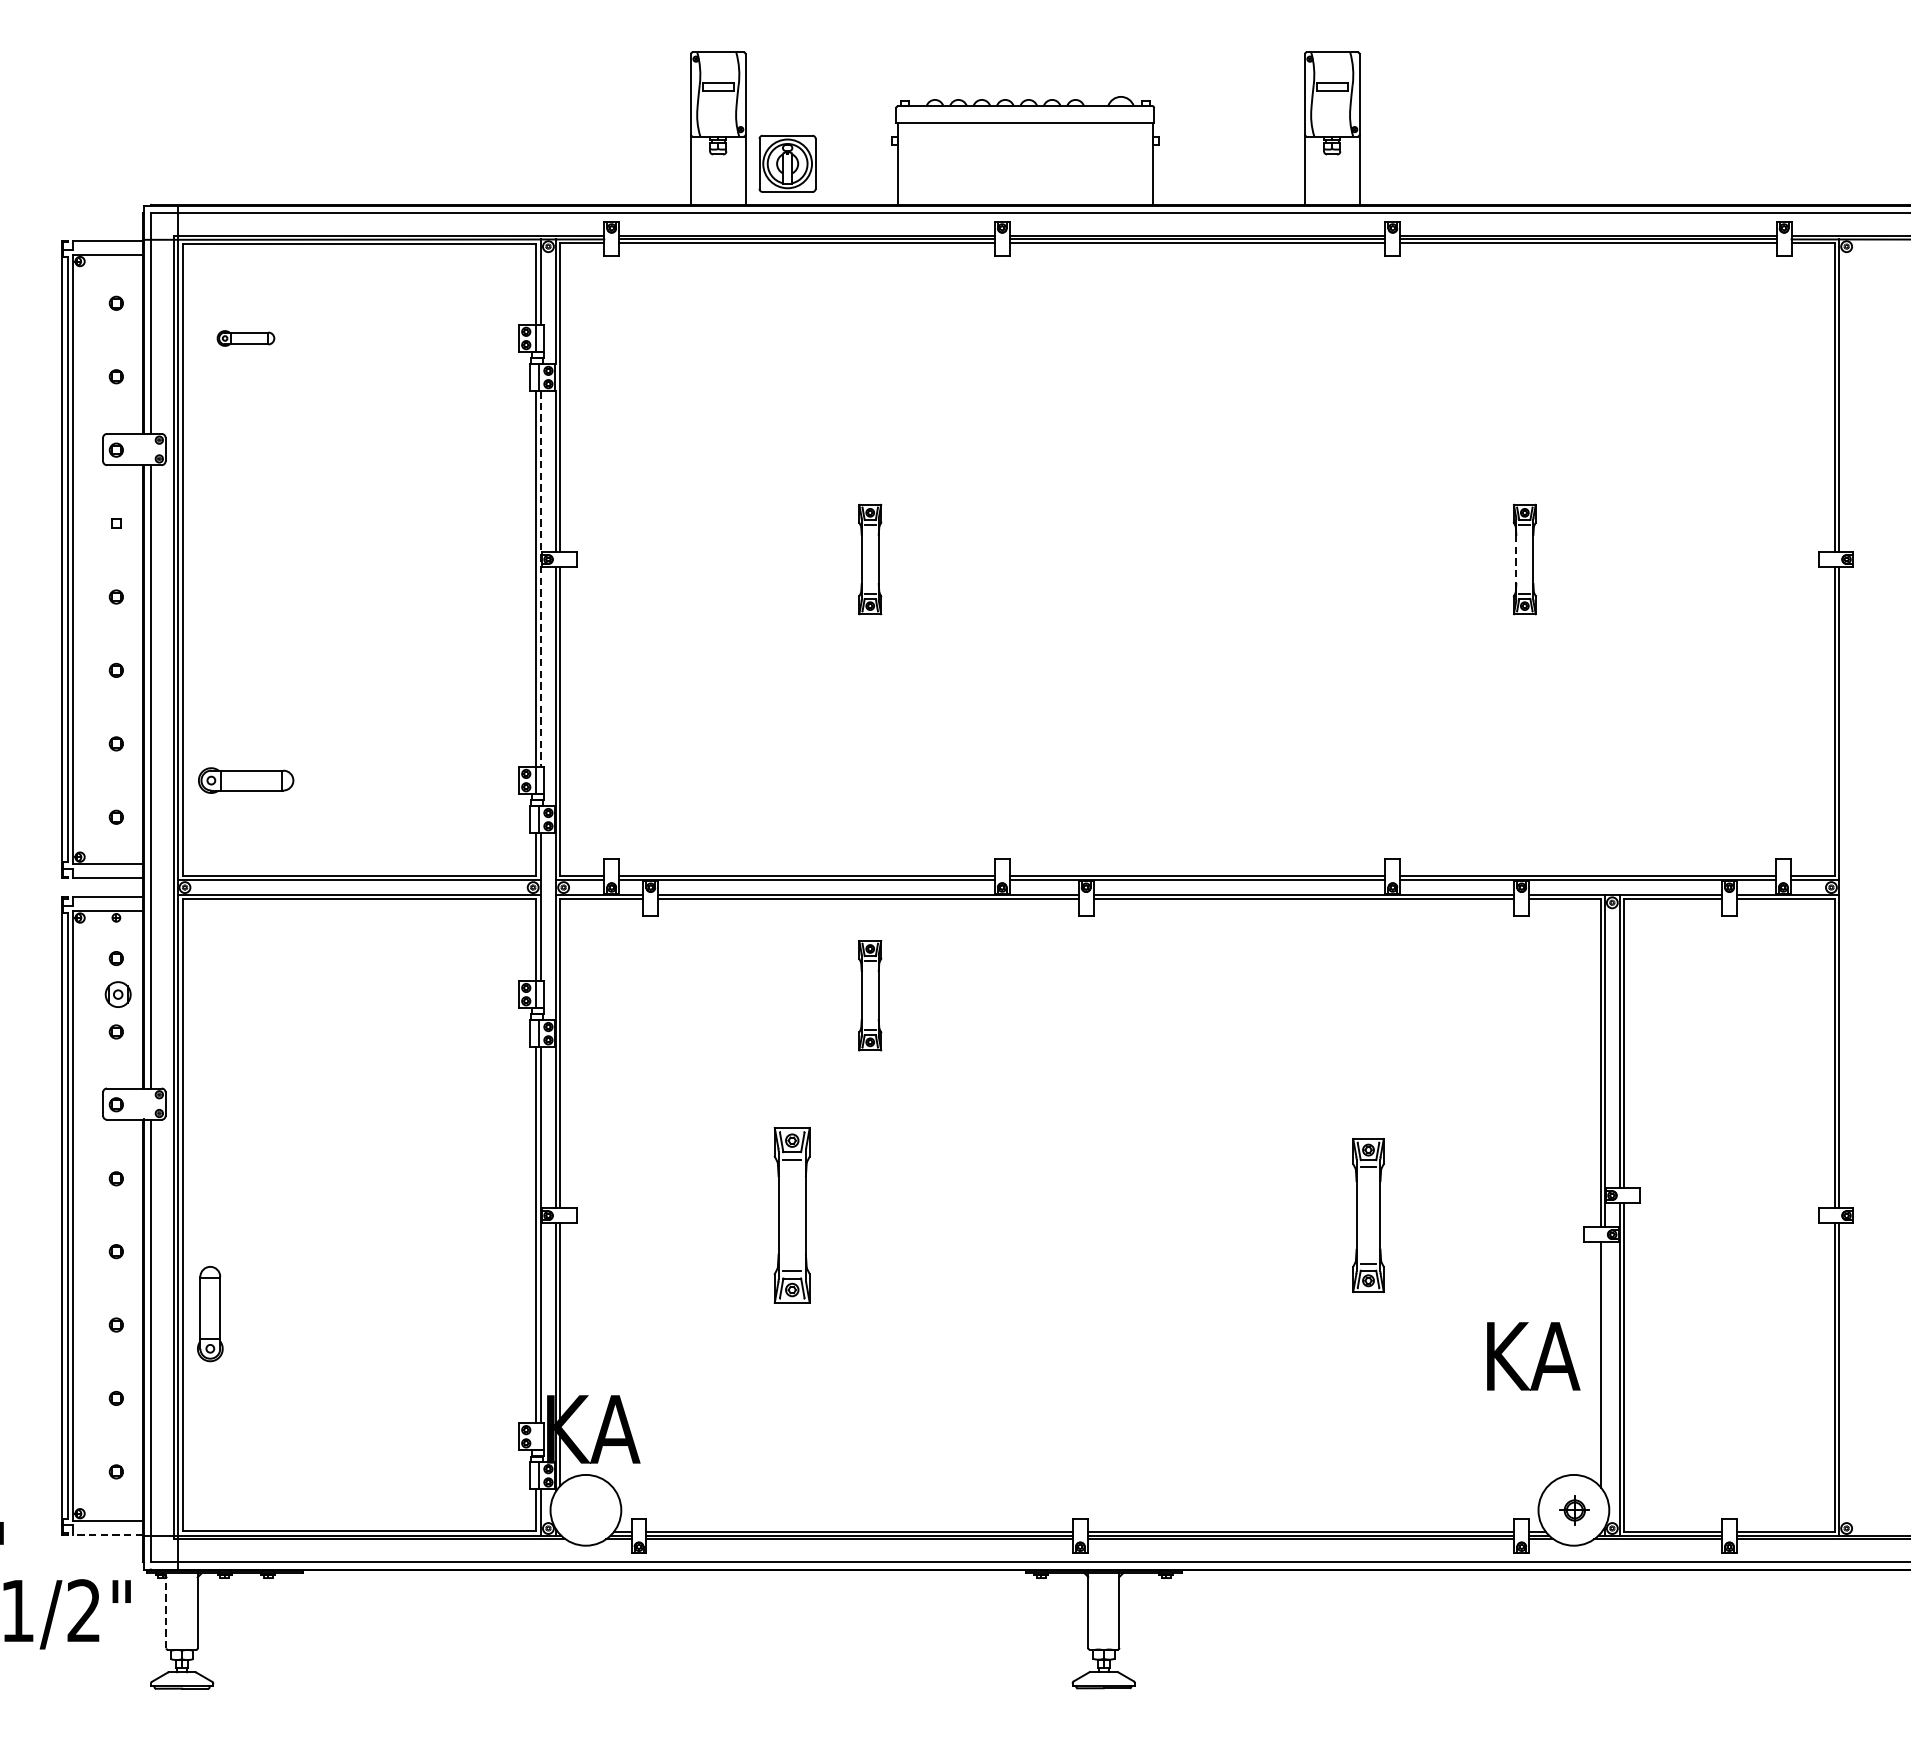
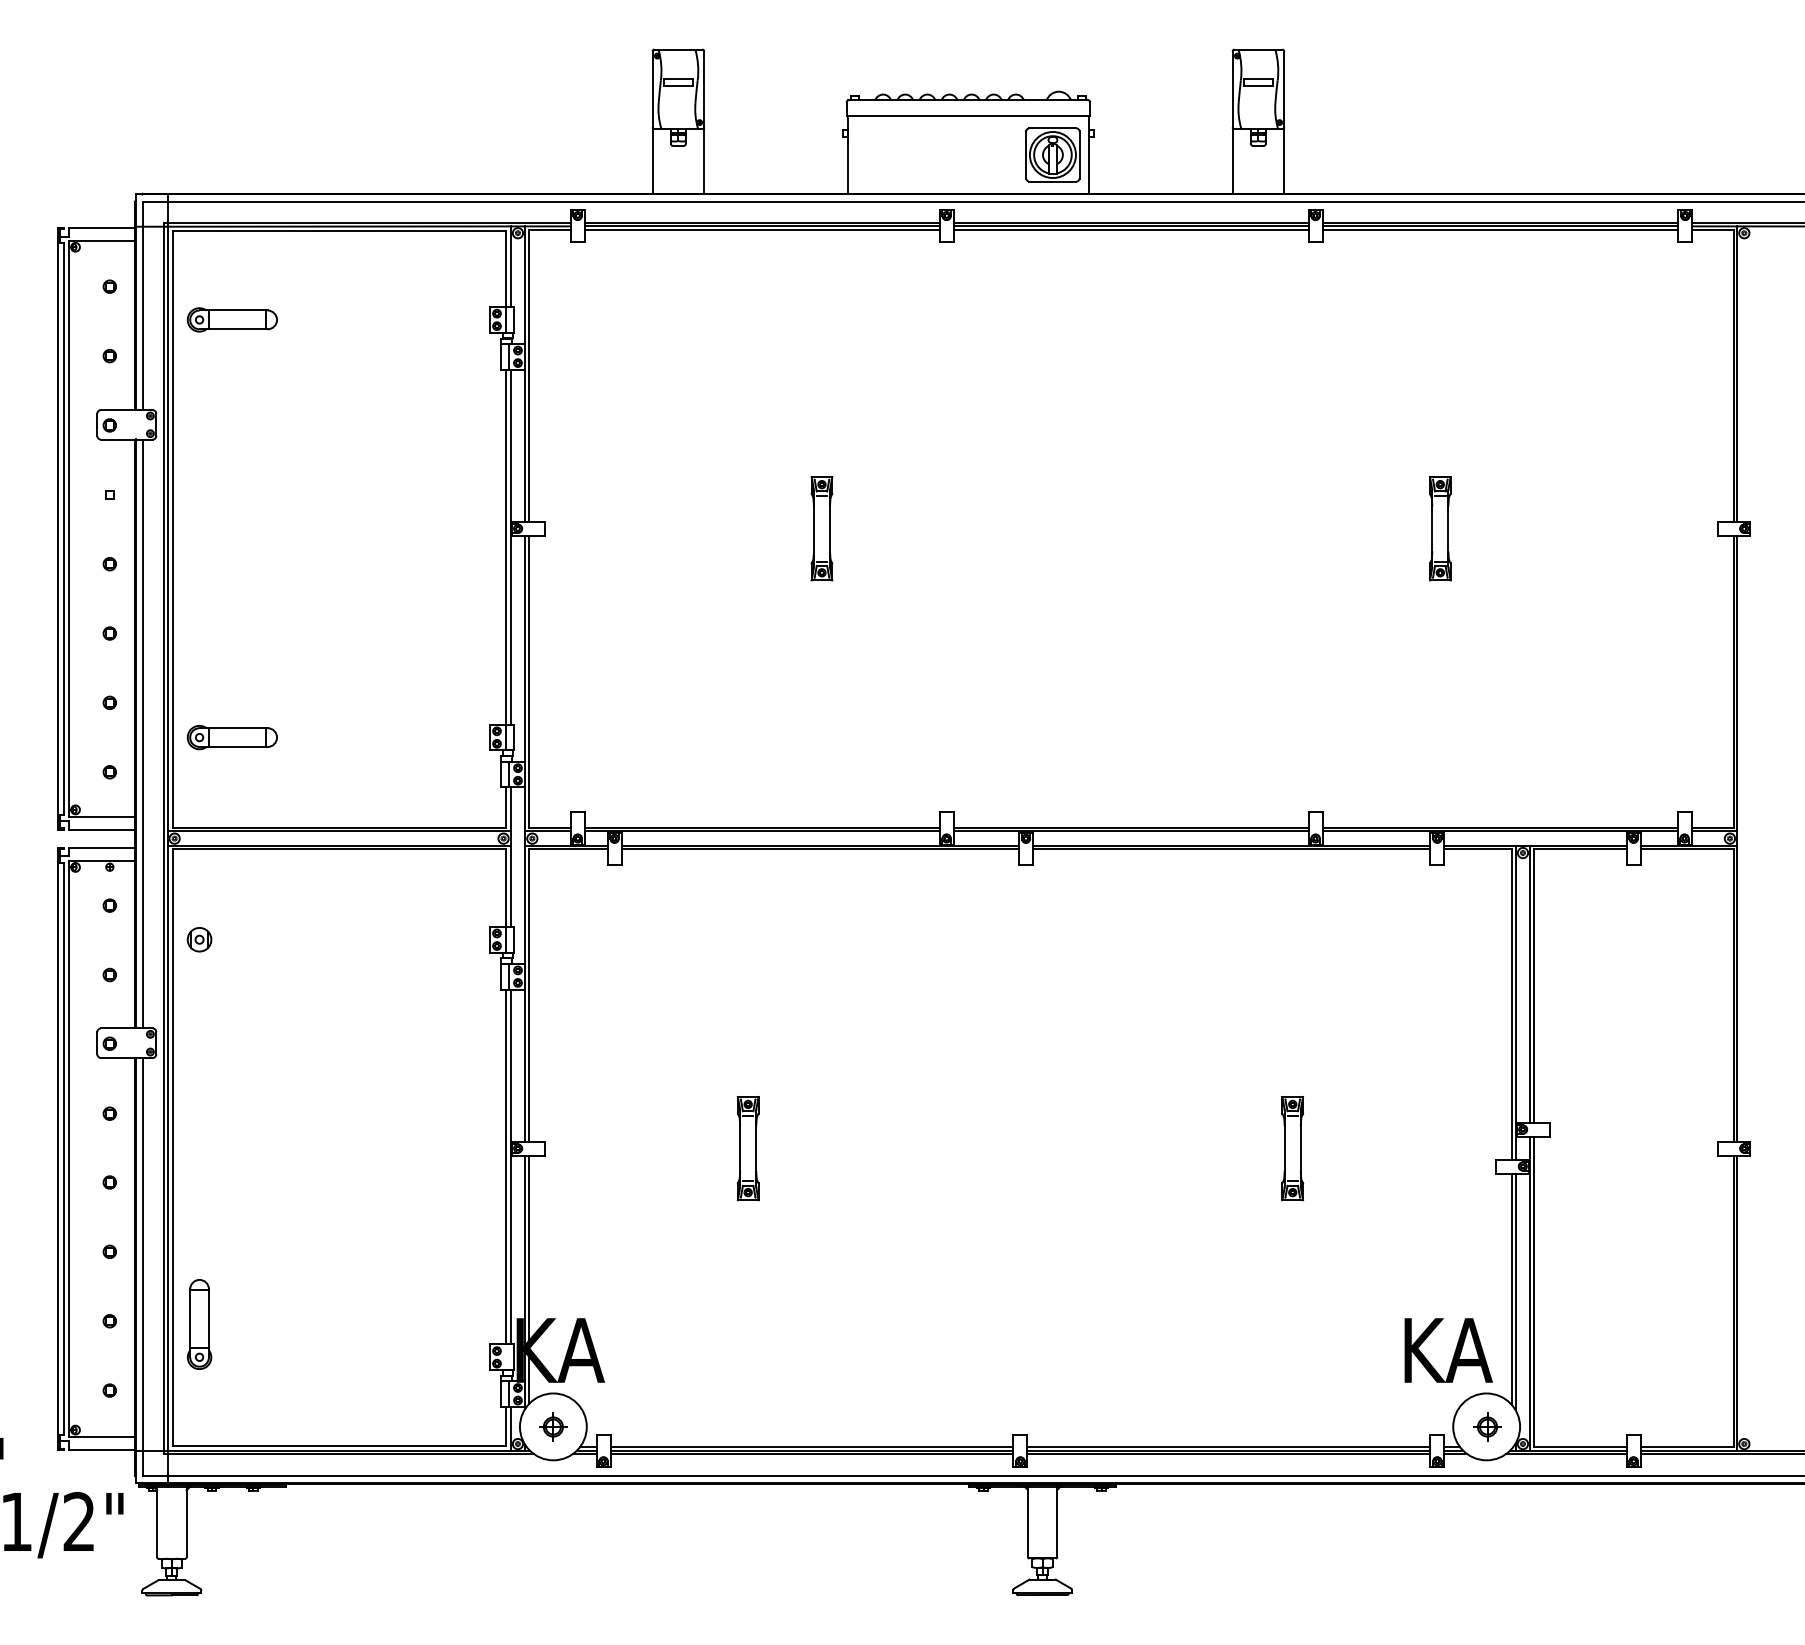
part: (787, 163) -> (1052, 154), moved
part: (245, 338) -> (231, 319), size x1.67
line: (1516, 560) -> (1432, 529), dashed -> solid
line: (540, 579) -> (510, 547), dashed -> solid
part: (118, 994) -> (199, 939), moved
part: (869, 995) -> (821, 940), removed
part: (791, 1215) -> (747, 1148), size x0.62
part: (1368, 1215) -> (1292, 1148), size x0.71
part: (210, 1314) -> (199, 1324), moved
text: (1533, 1356) -> (1448, 1350), moved
line: (1604, 1366) -> (1515, 1291), added
part: (586, 1509) -> (553, 1426), added
line: (107, 1535) -> (101, 1450), dashed -> solid
line: (166, 1610) -> (157, 1521), dashed -> solid

